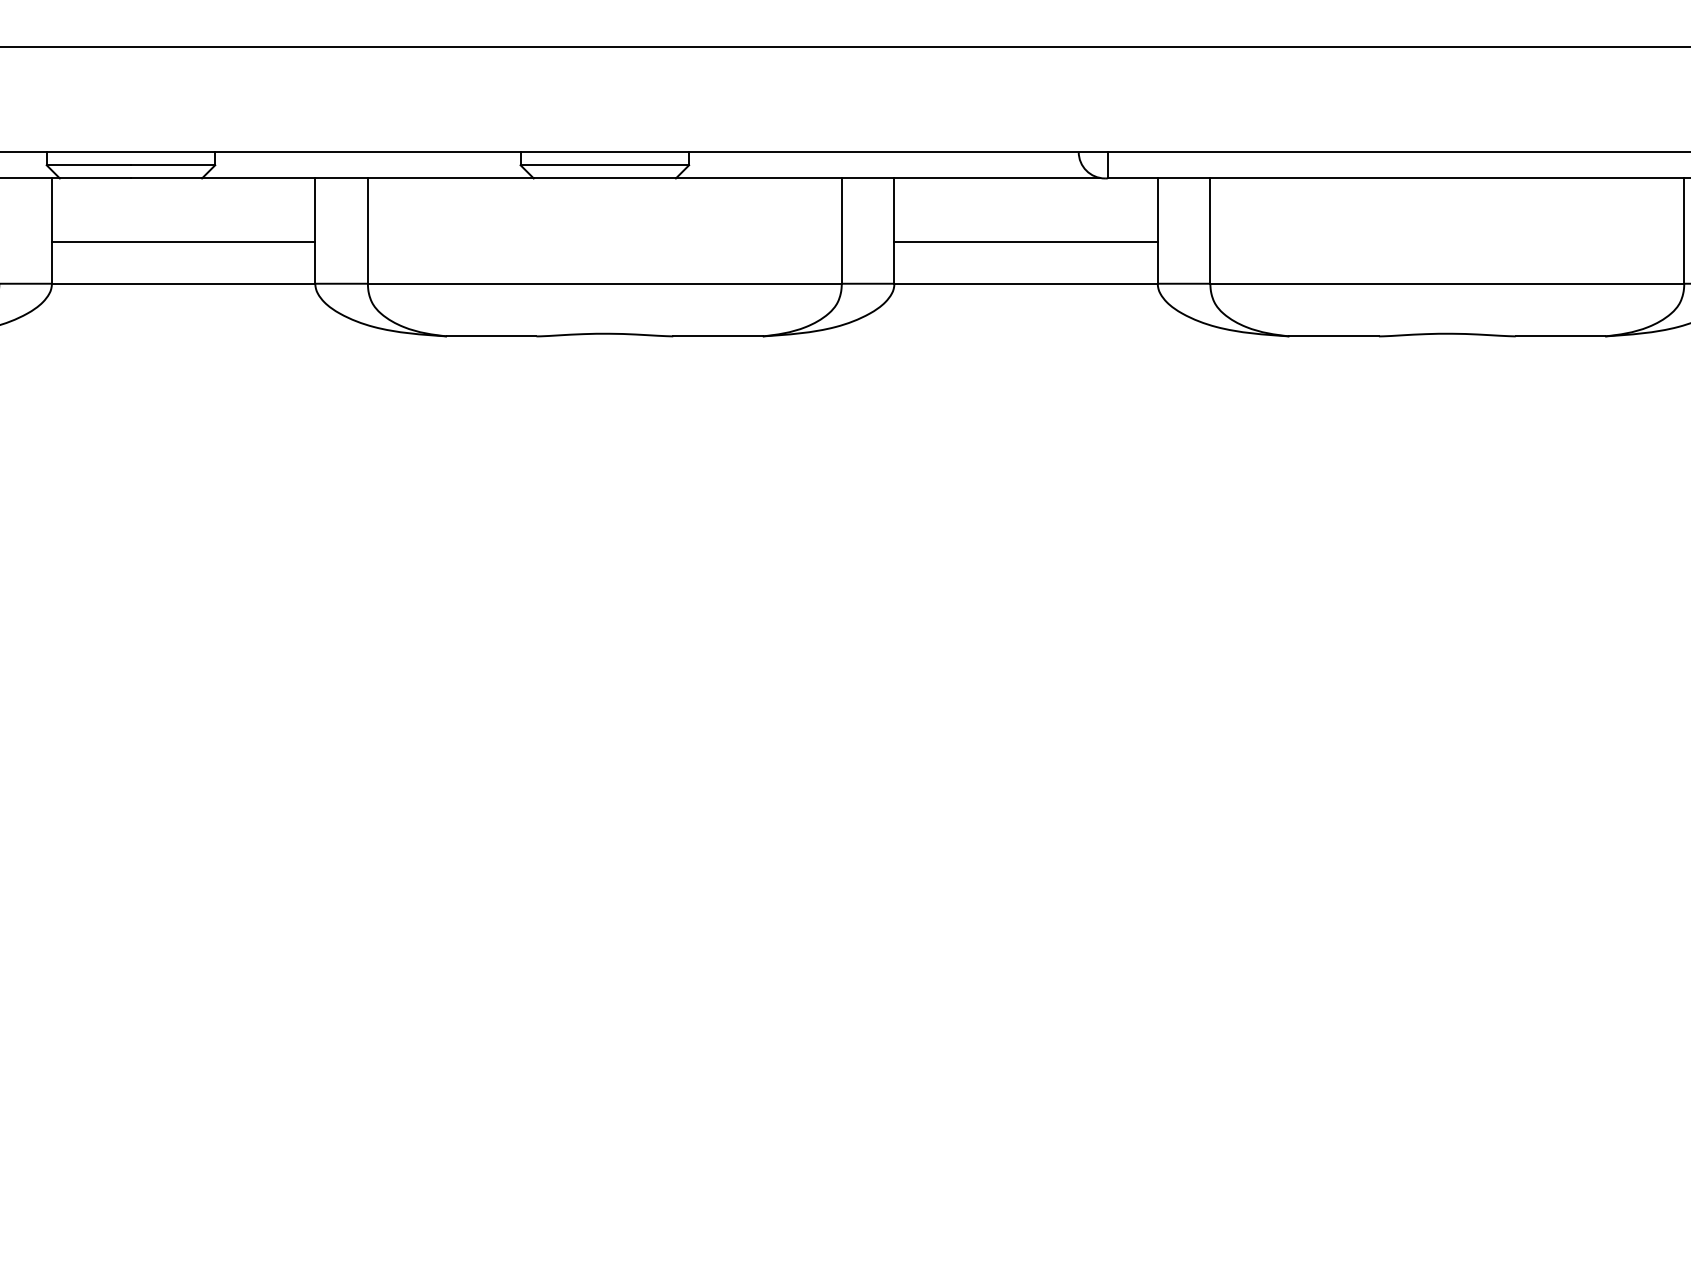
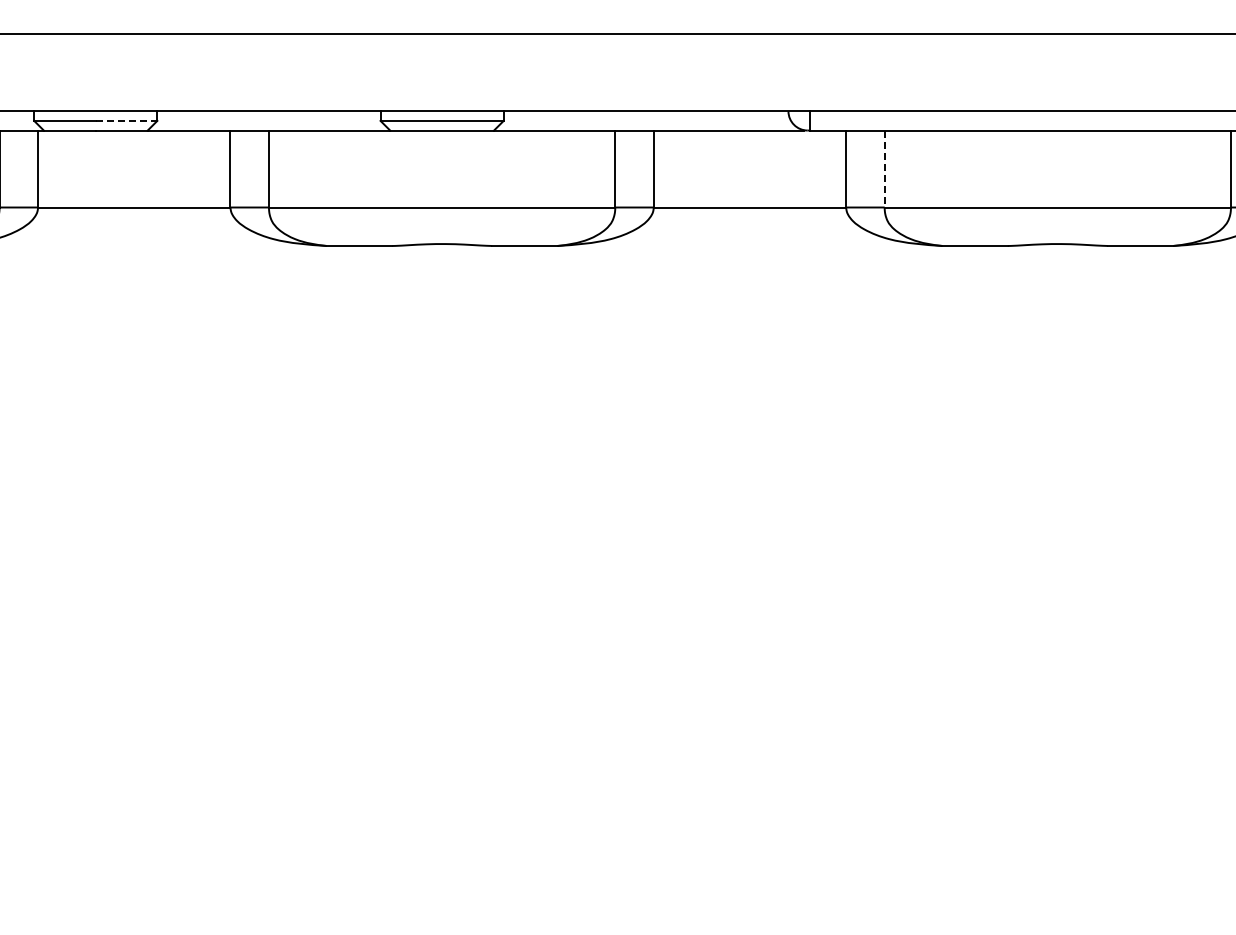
line: (172, 164) -> (126, 120), solid -> dashed
line: (1210, 231) -> (884, 169), solid -> dashed
line: (183, 241) -> (134, 176), removed
line: (1025, 241) -> (749, 176), removed

